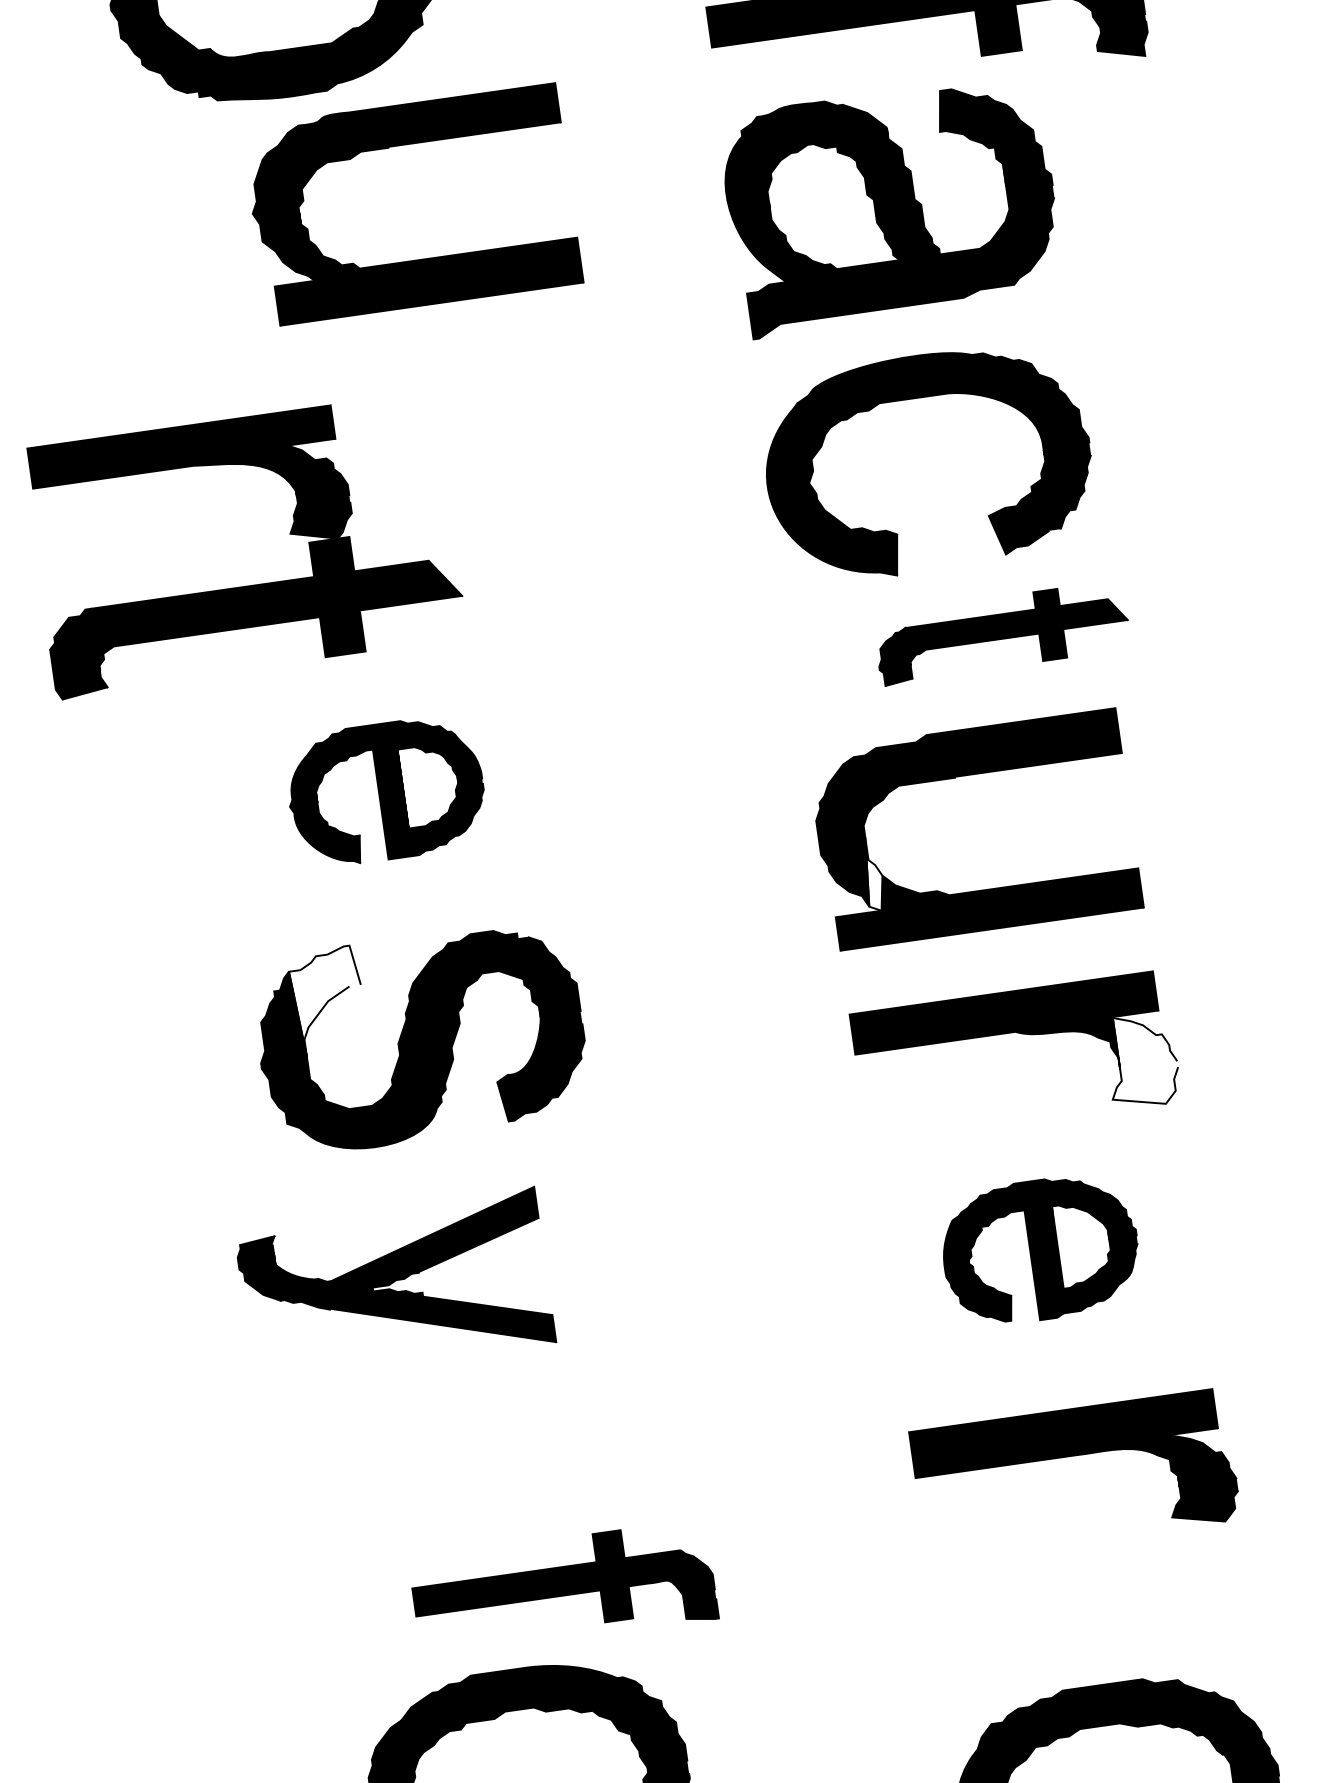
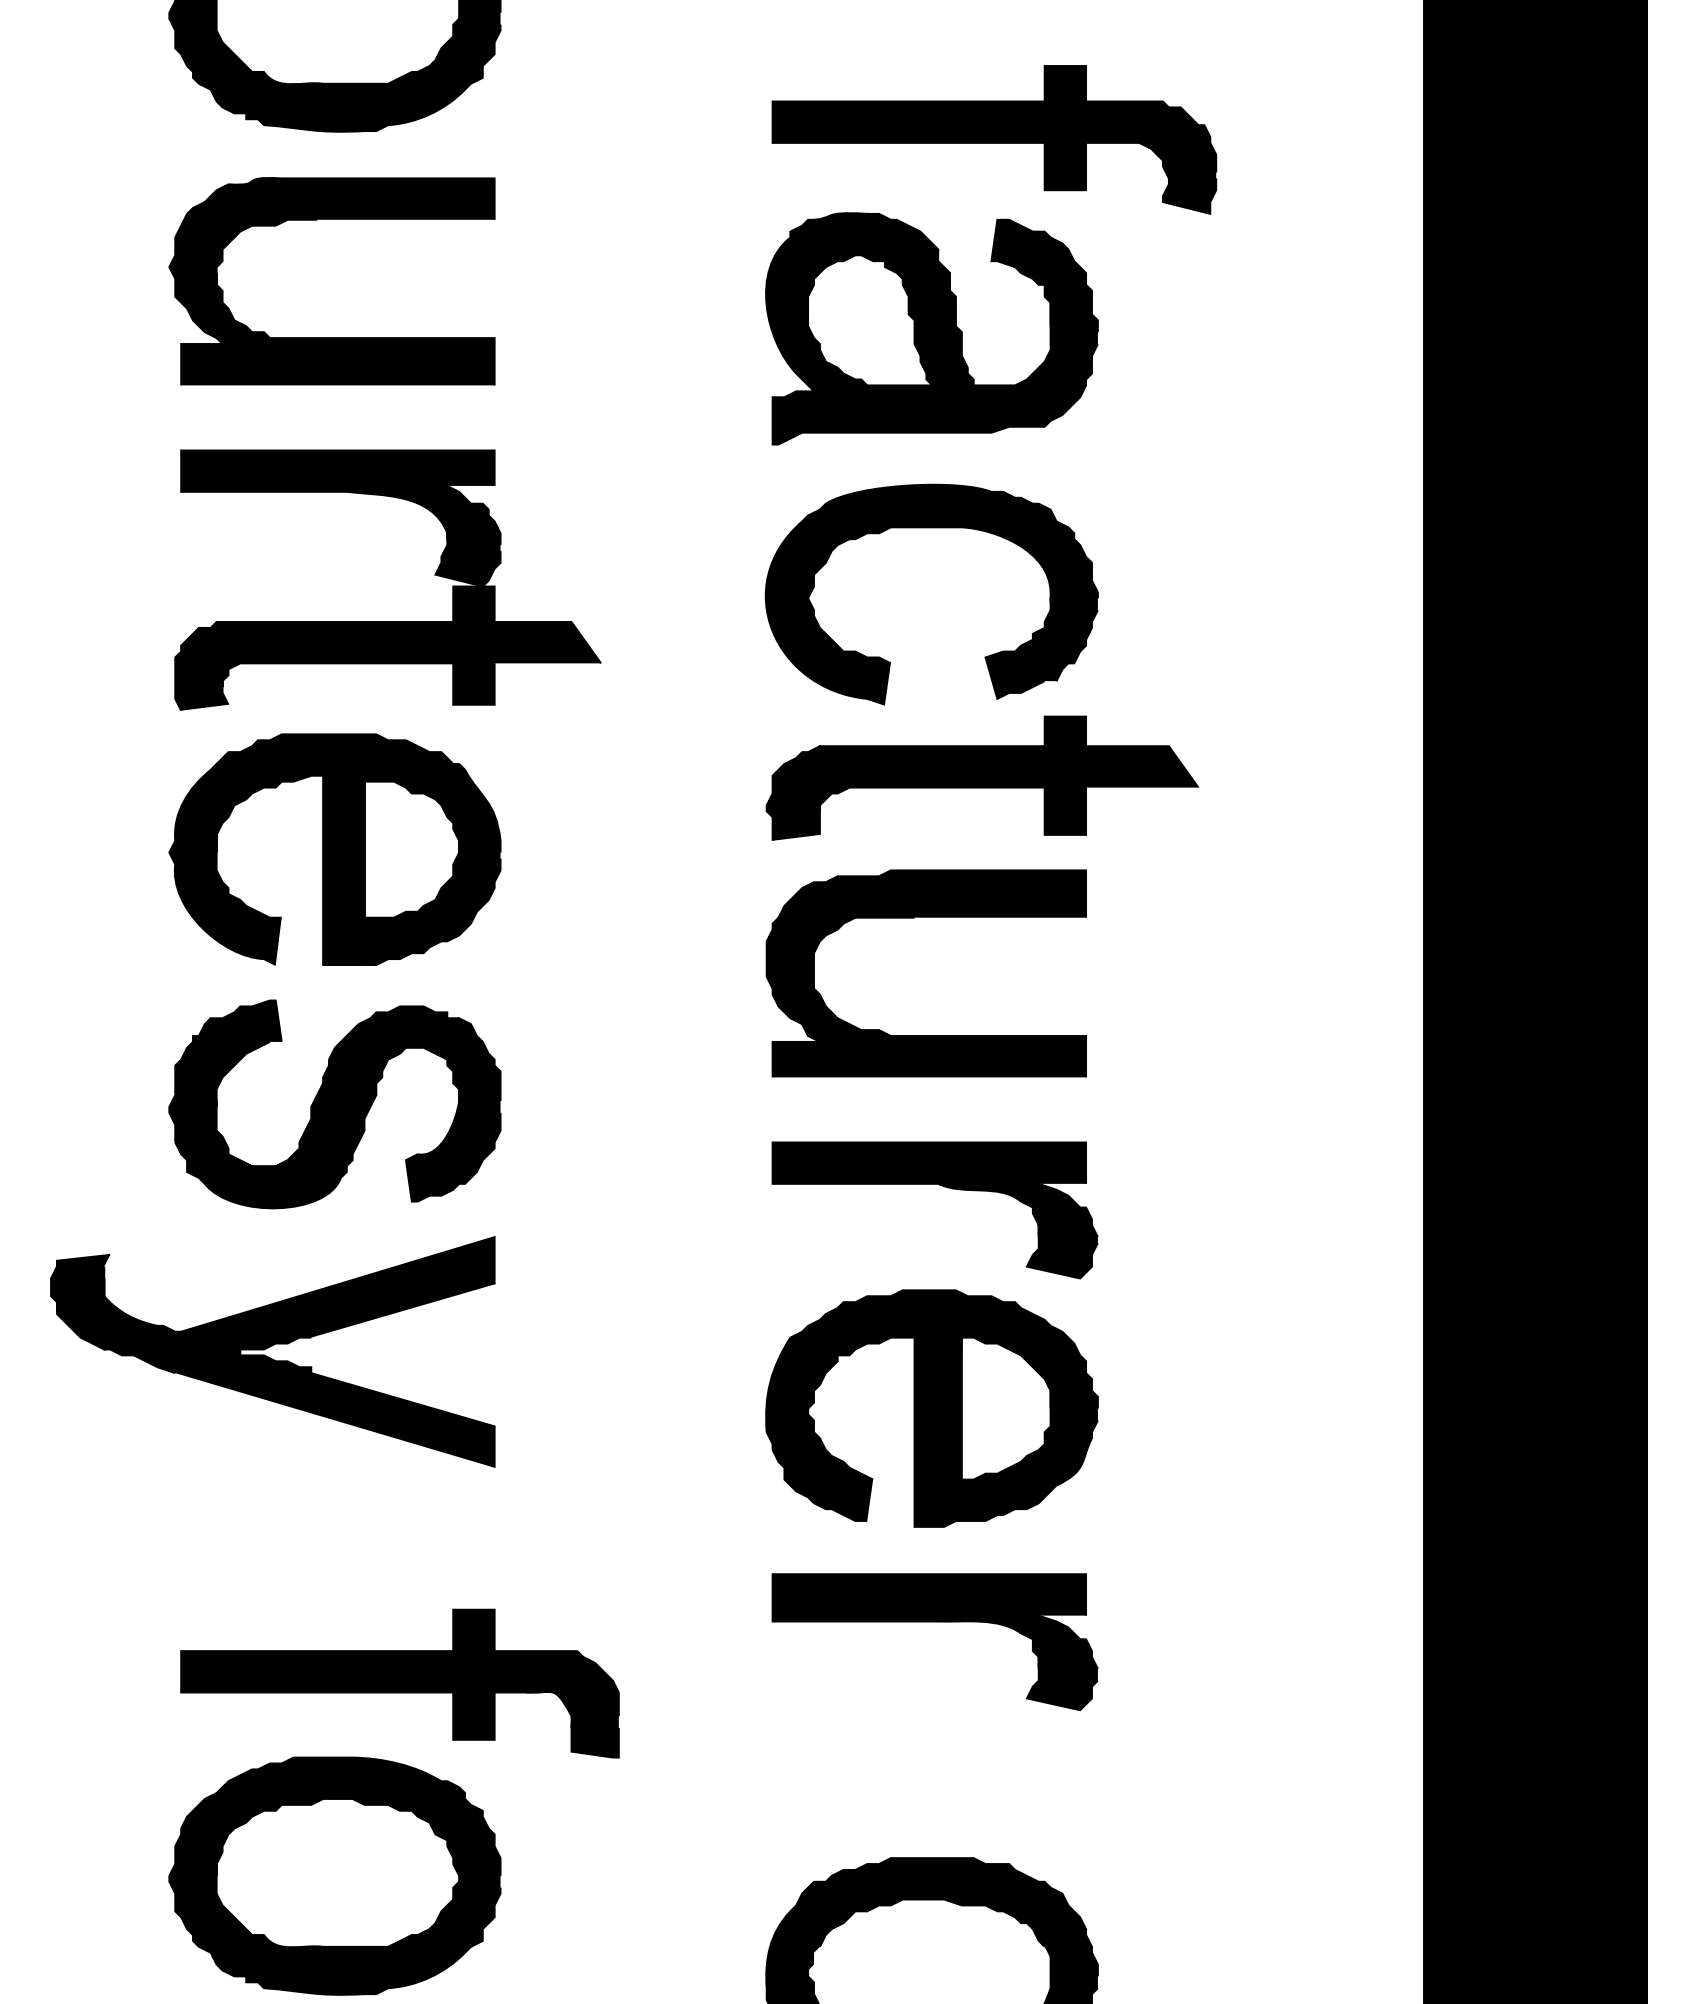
part: (419, 259) -> (331, 337), moved
part: (250, 585) -> (387, 621), moved
part: (1001, 632) -> (981, 777), size x1.67
part: (385, 791) -> (334, 849), size x1.67
fill: (872, 874) -> (816, 1003), added
fill: (327, 1001) -> (245, 1053), added
fill: (1141, 1059) -> (1061, 1230), added
part: (1040, 1250) -> (931, 1408), size x1.67
part: (394, 1285) -> (272, 1351), size x1.43
part: (563, 1589) -> (399, 1683), size x1.43

